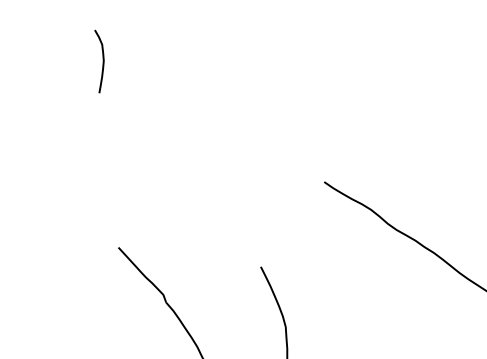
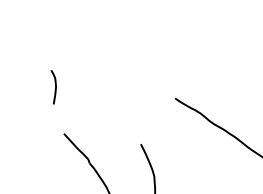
curve: (102, 61) -> (55, 87), moved

